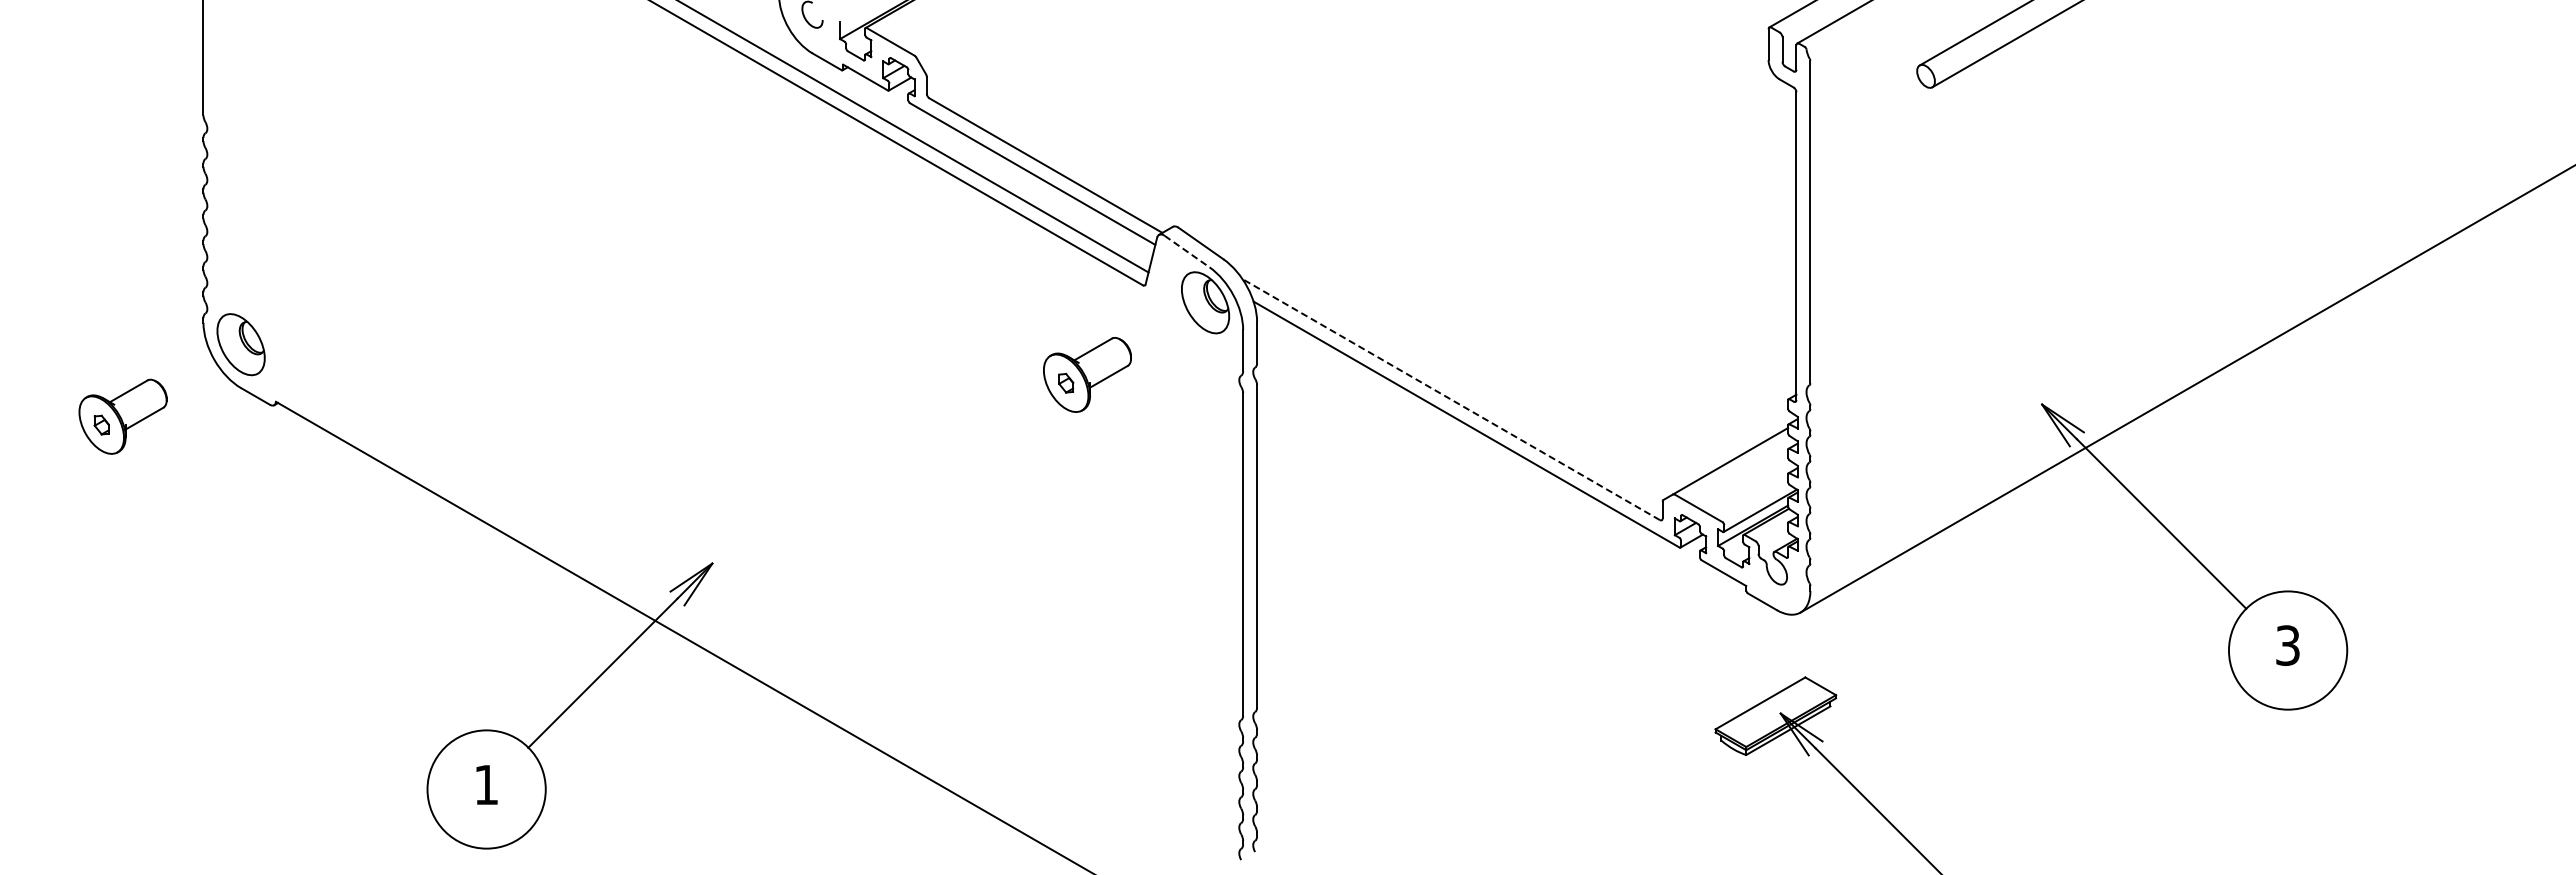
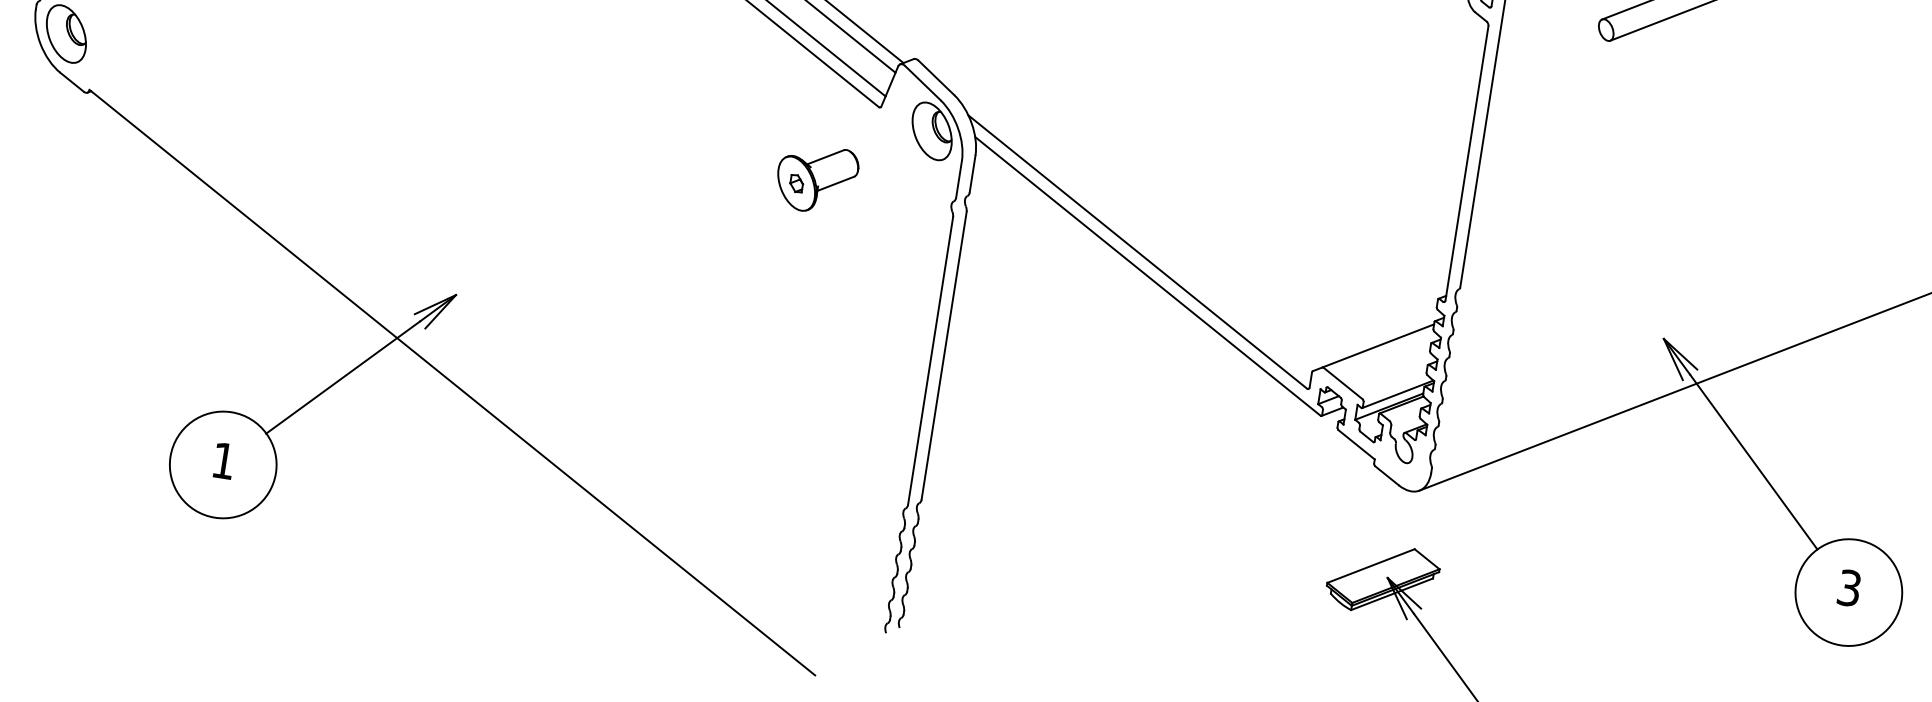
line: (1187, 251) -> (923, 83), dashed -> solid
line: (1451, 399) -> (1137, 251), dashed -> solid

